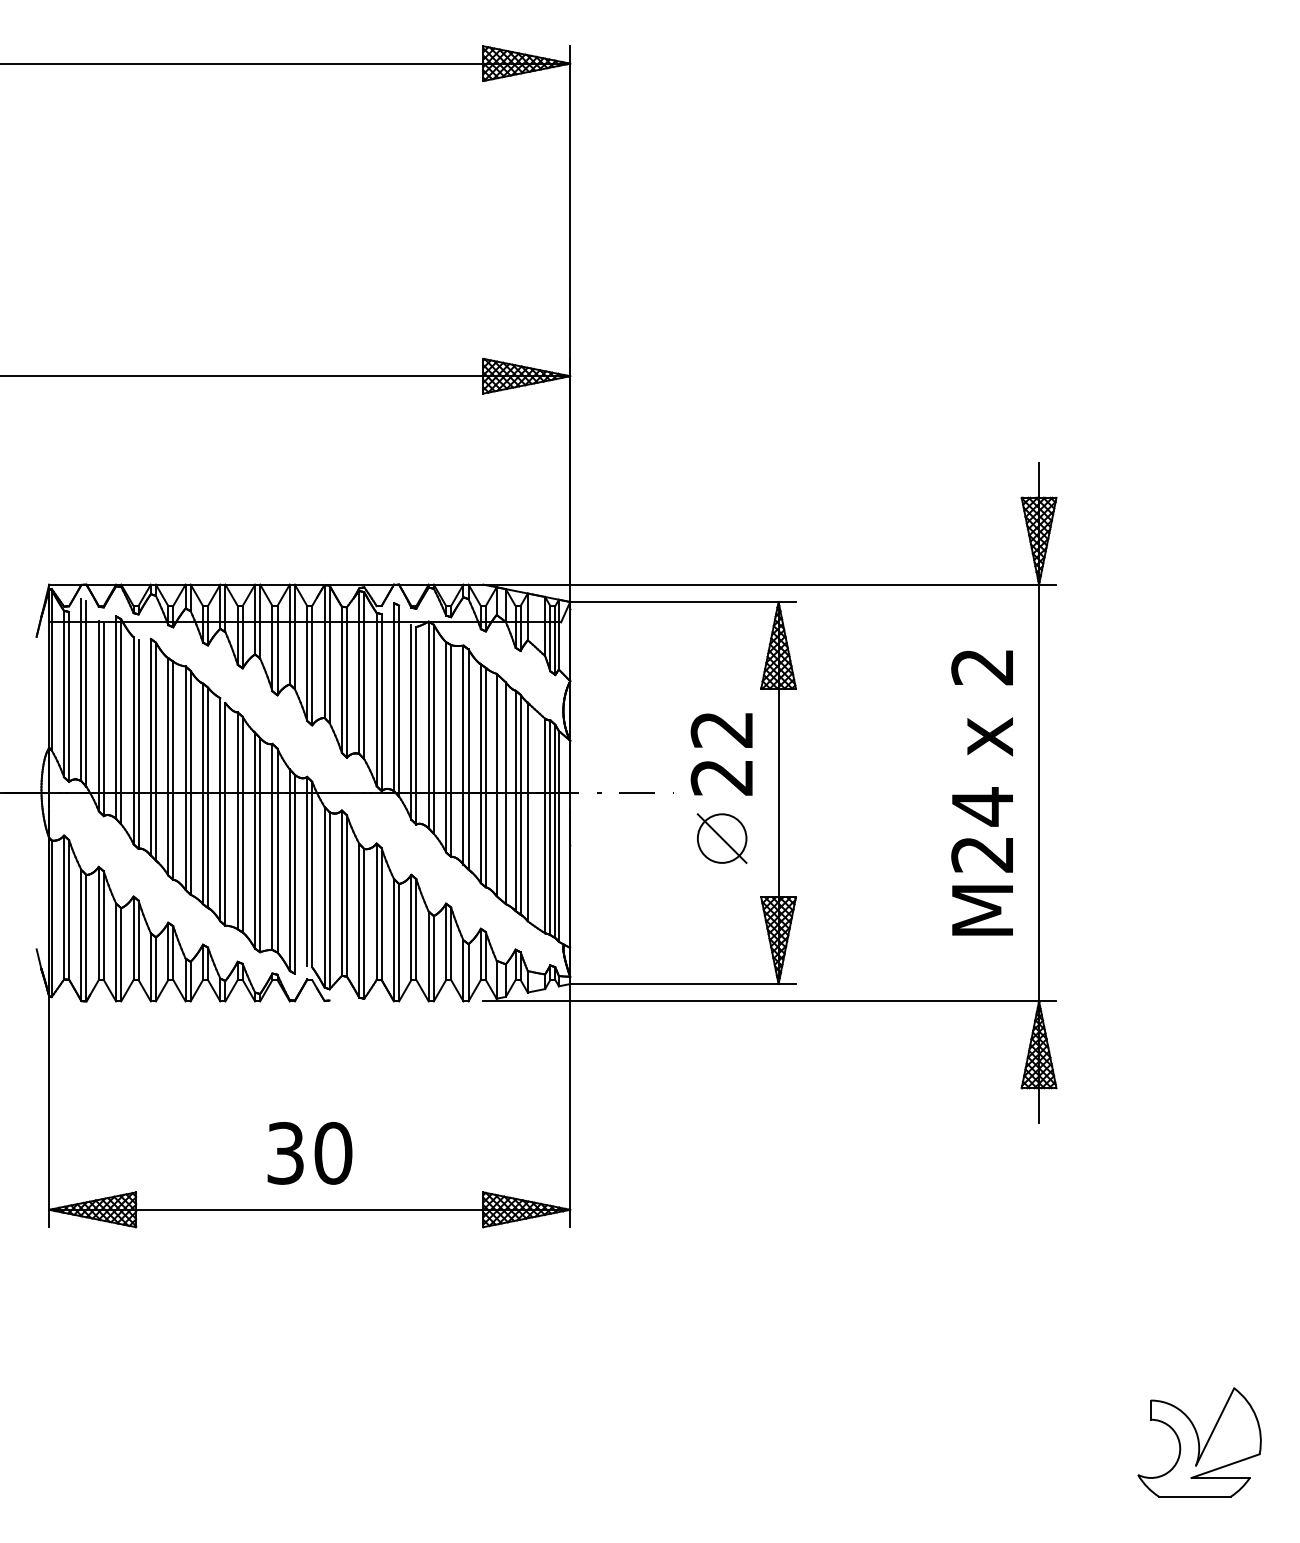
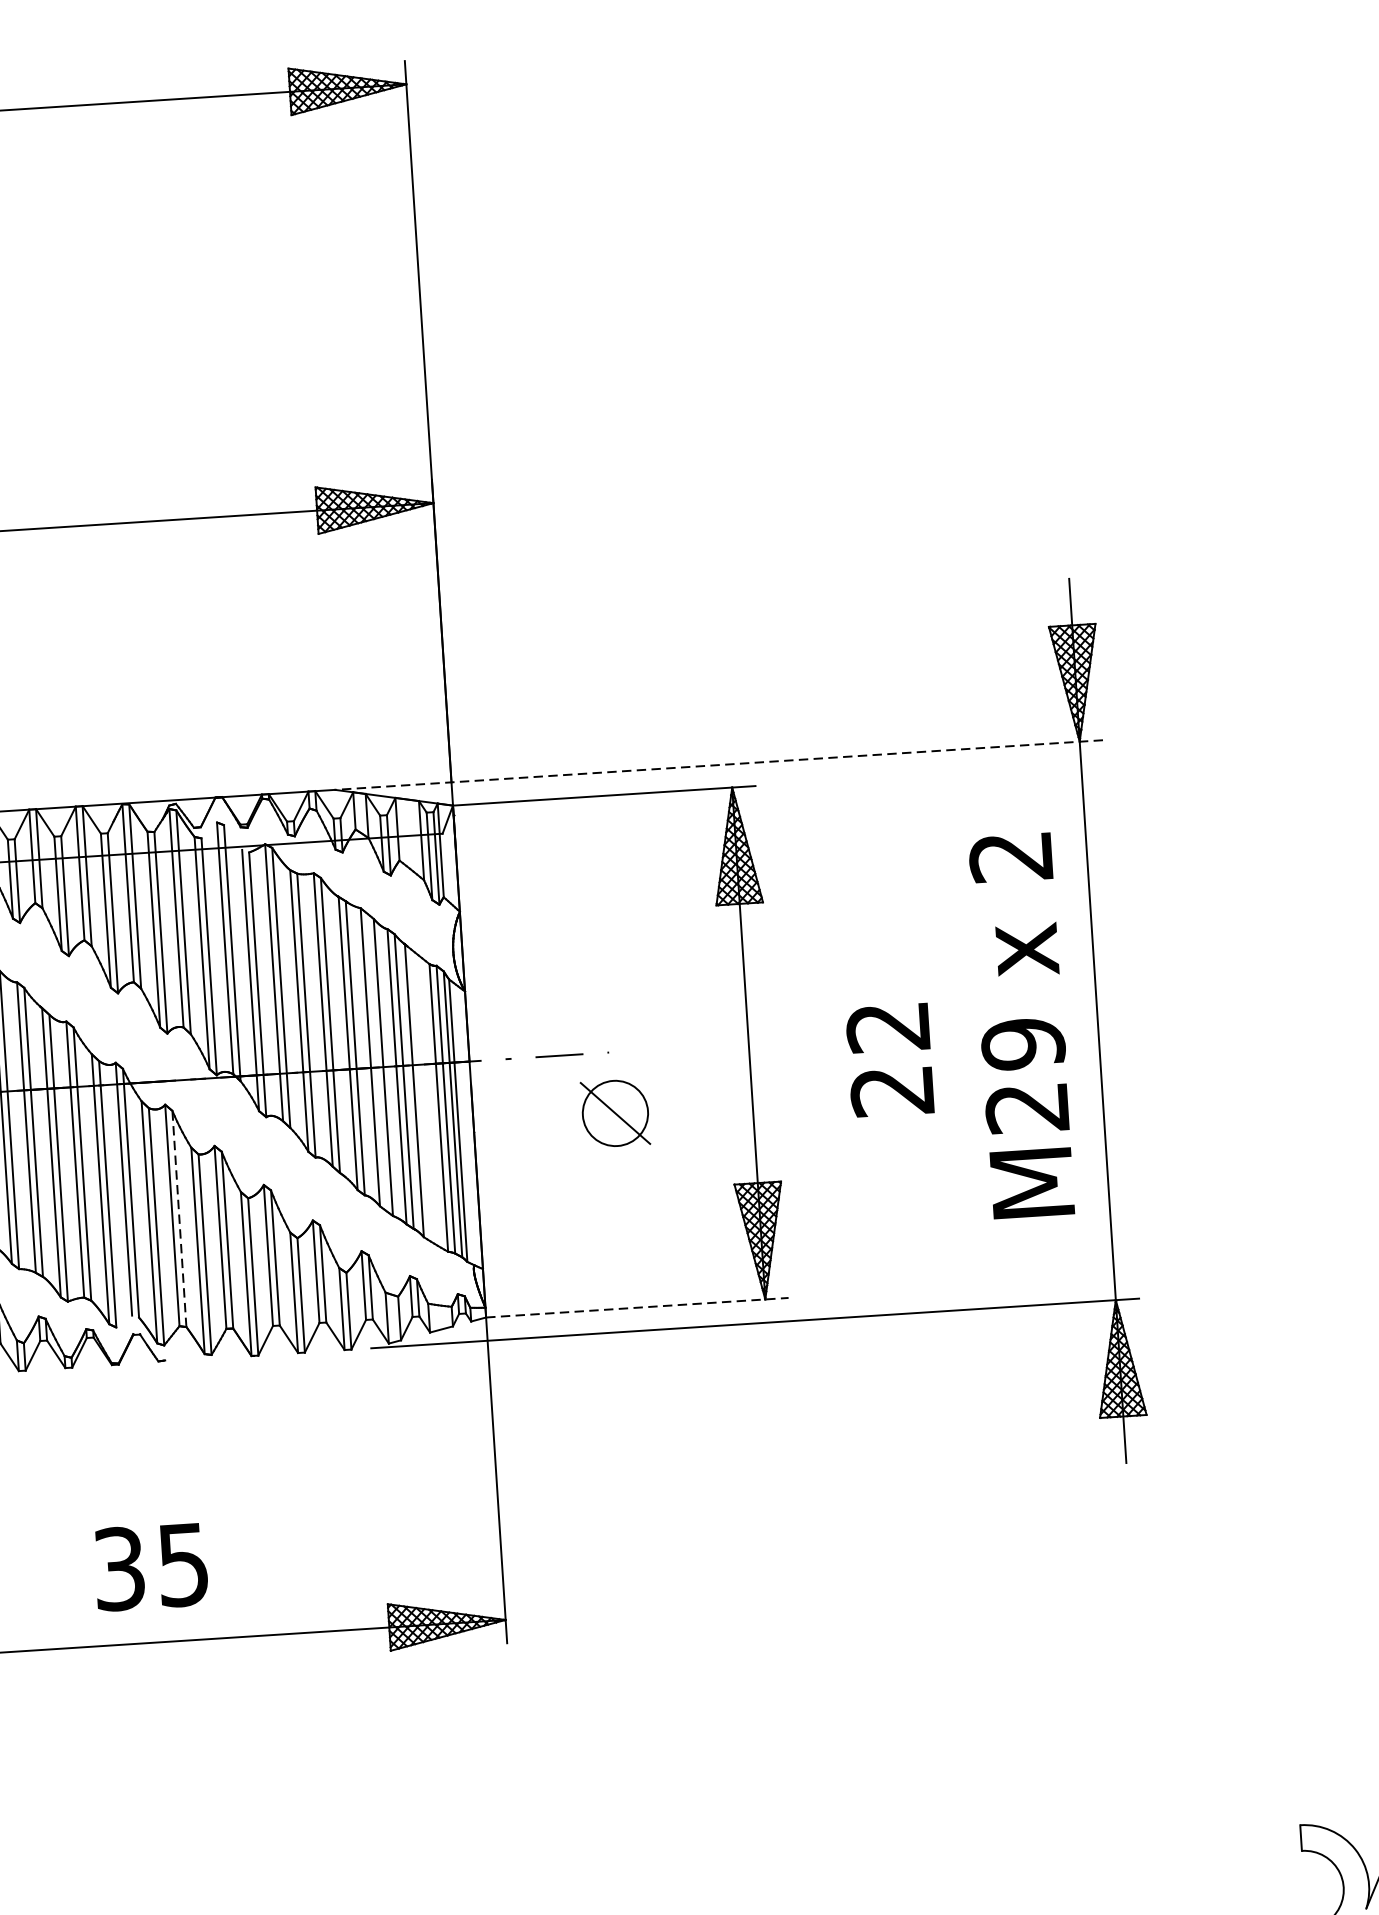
line: (769, 584) -> (718, 764), solid -> dashed
text: (721, 754) -> (889, 1060), moved
text: (982, 806) -> (1023, 1043), M24 -> M29
part: (721, 838) -> (614, 1113), moved
line: (346, 896) -> (178, 1219), solid -> dashed
line: (683, 984) -> (637, 1308), solid -> dashed
text: (333, 1152) -> (183, 1563), 30 -> 35

